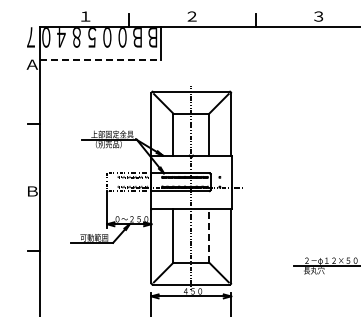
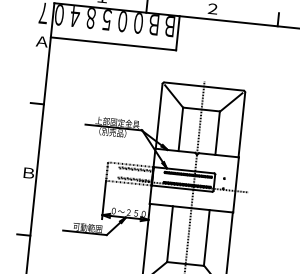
line: (101, 59) -> (114, 43), dashed -> solid
line: (208, 235) -> (206, 237), dashed -> solid

